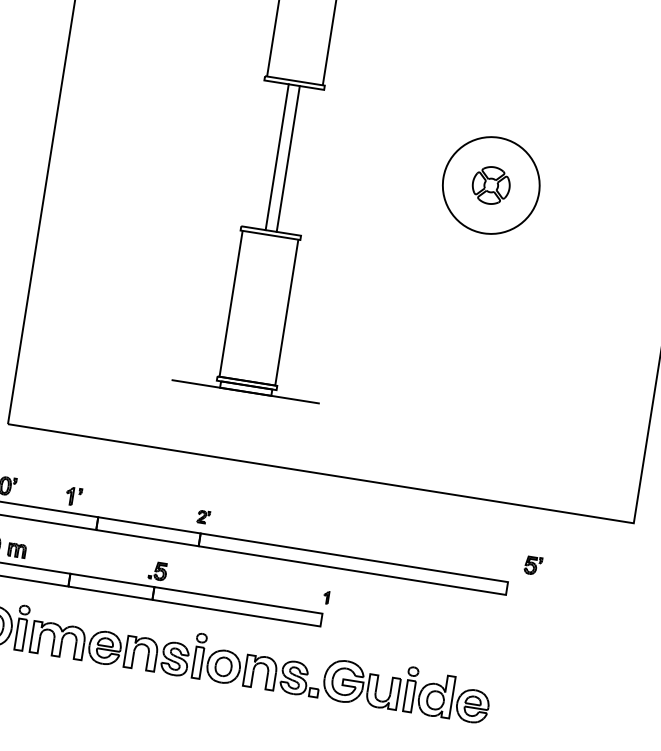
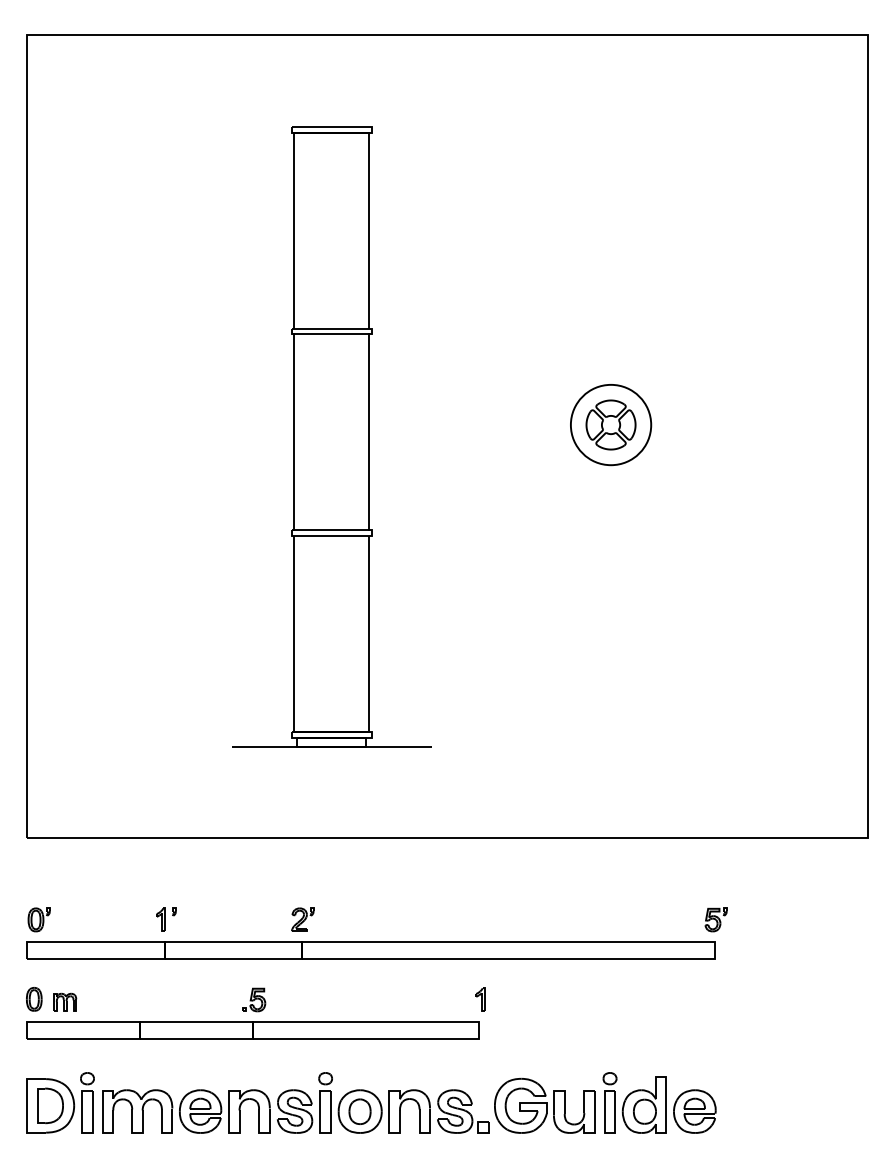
line: (277, 157) -> (294, 432), moved
line: (288, 159) -> (369, 432), moved
circle: (490, 185) -> (610, 424), size x0.62
part: (74, 496) -> (166, 919), moved
part: (203, 517) -> (302, 919), size x1.43
part: (532, 565) -> (715, 919), moved
part: (326, 597) -> (480, 999), size x1.43

